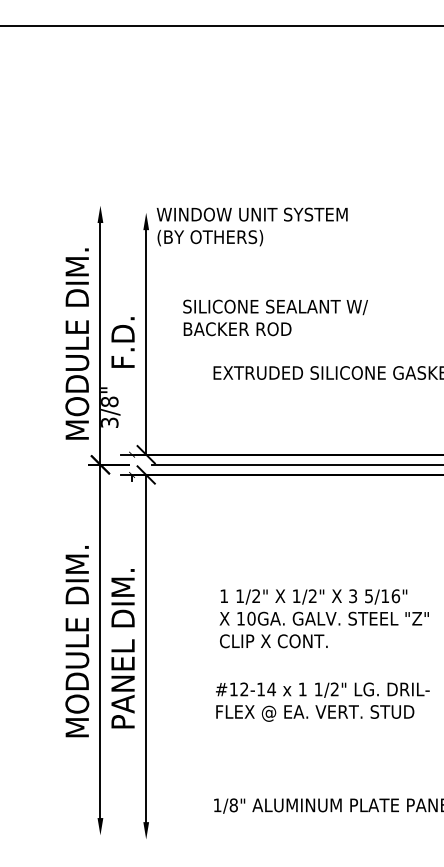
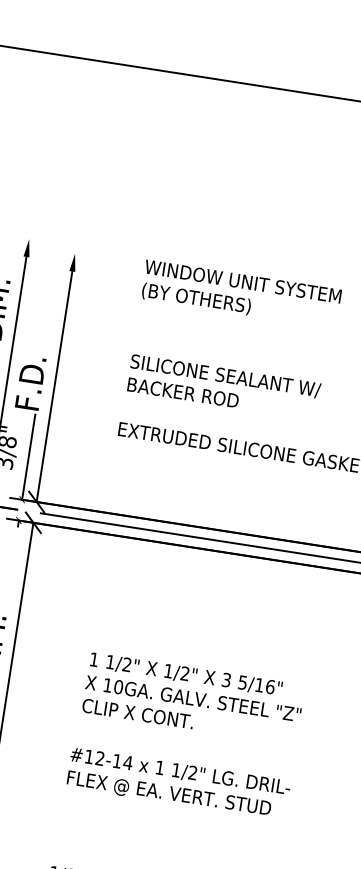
text: (251, 226) -> (240, 293), moved
text: (275, 317) -> (224, 386), moved
line: (132, 412) -> (29, 456), added

